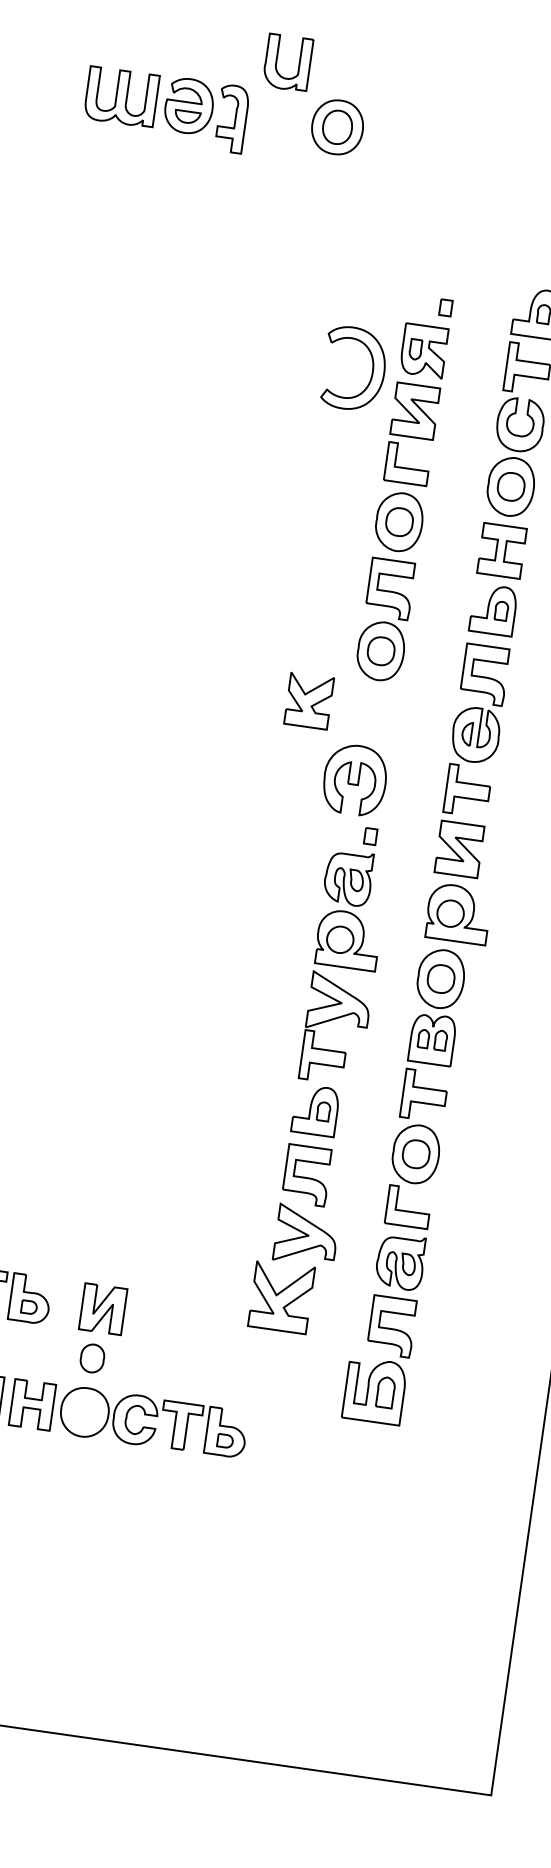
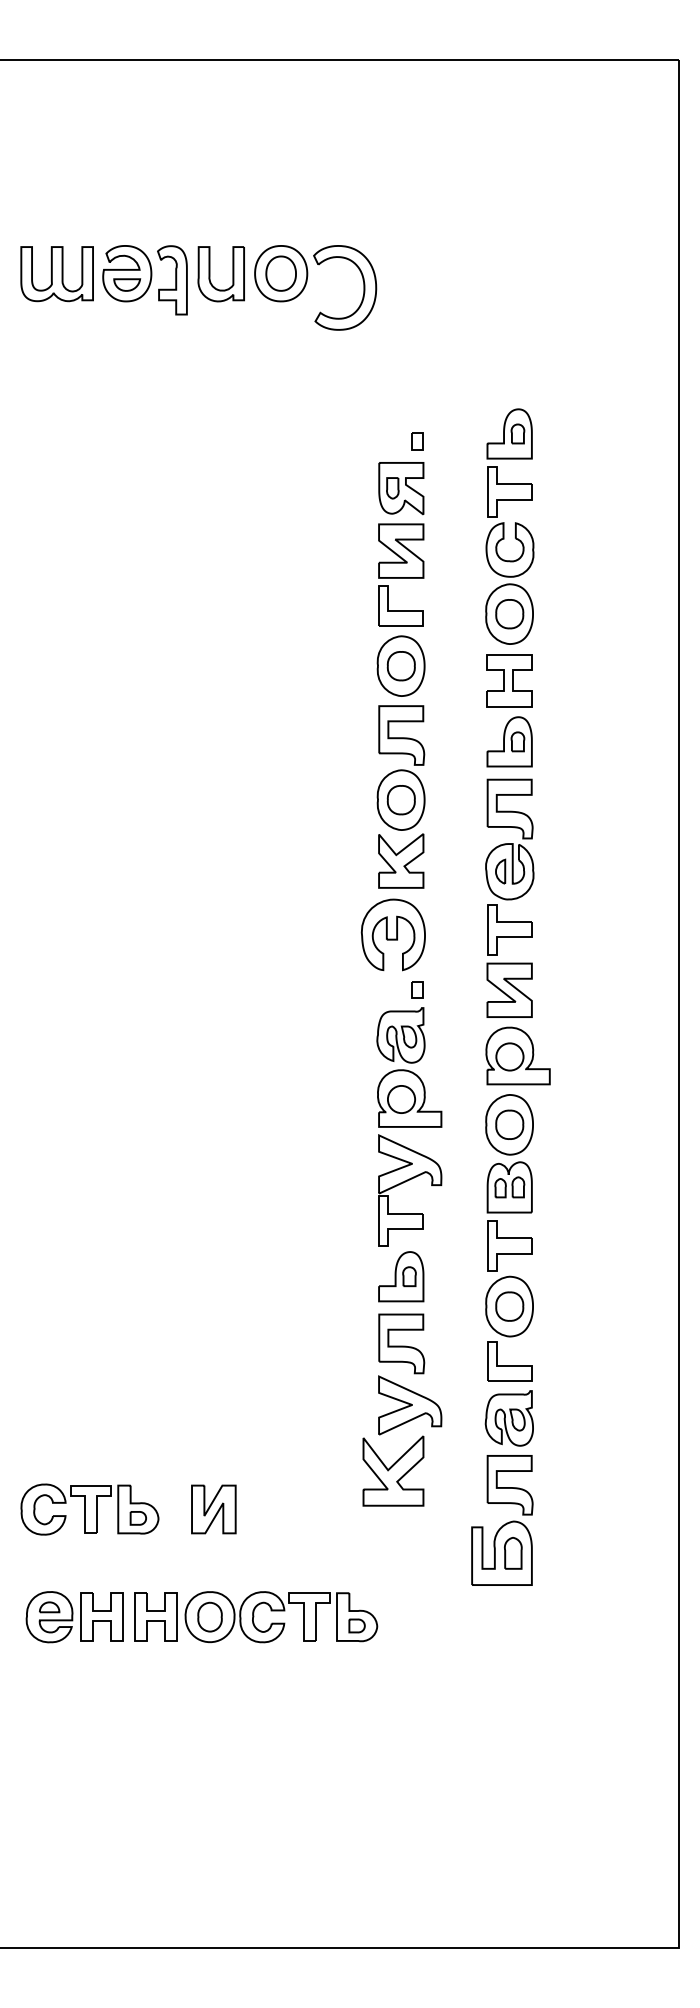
part: (277, 61) -> (210, 274), moved
part: (372, 371) -> (363, 287), moved
part: (309, 700) -> (401, 860), moved
part: (91, 1357) -> (209, 1616), moved

